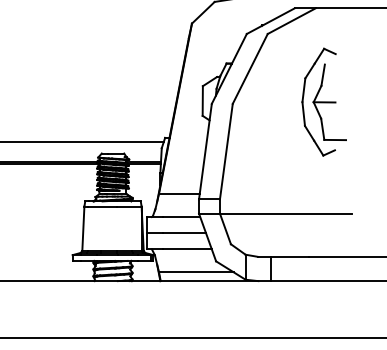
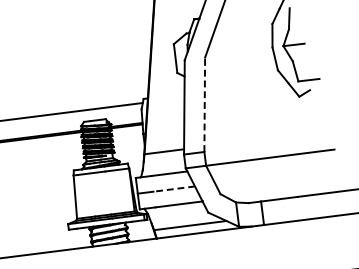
line: (226, 151) -> (204, 104), solid -> dashed
line: (184, 233) -> (174, 189), solid -> dashed

